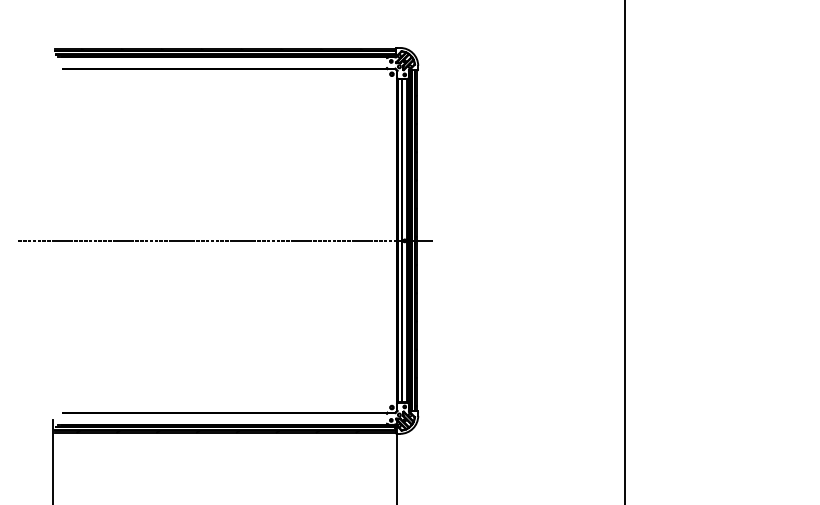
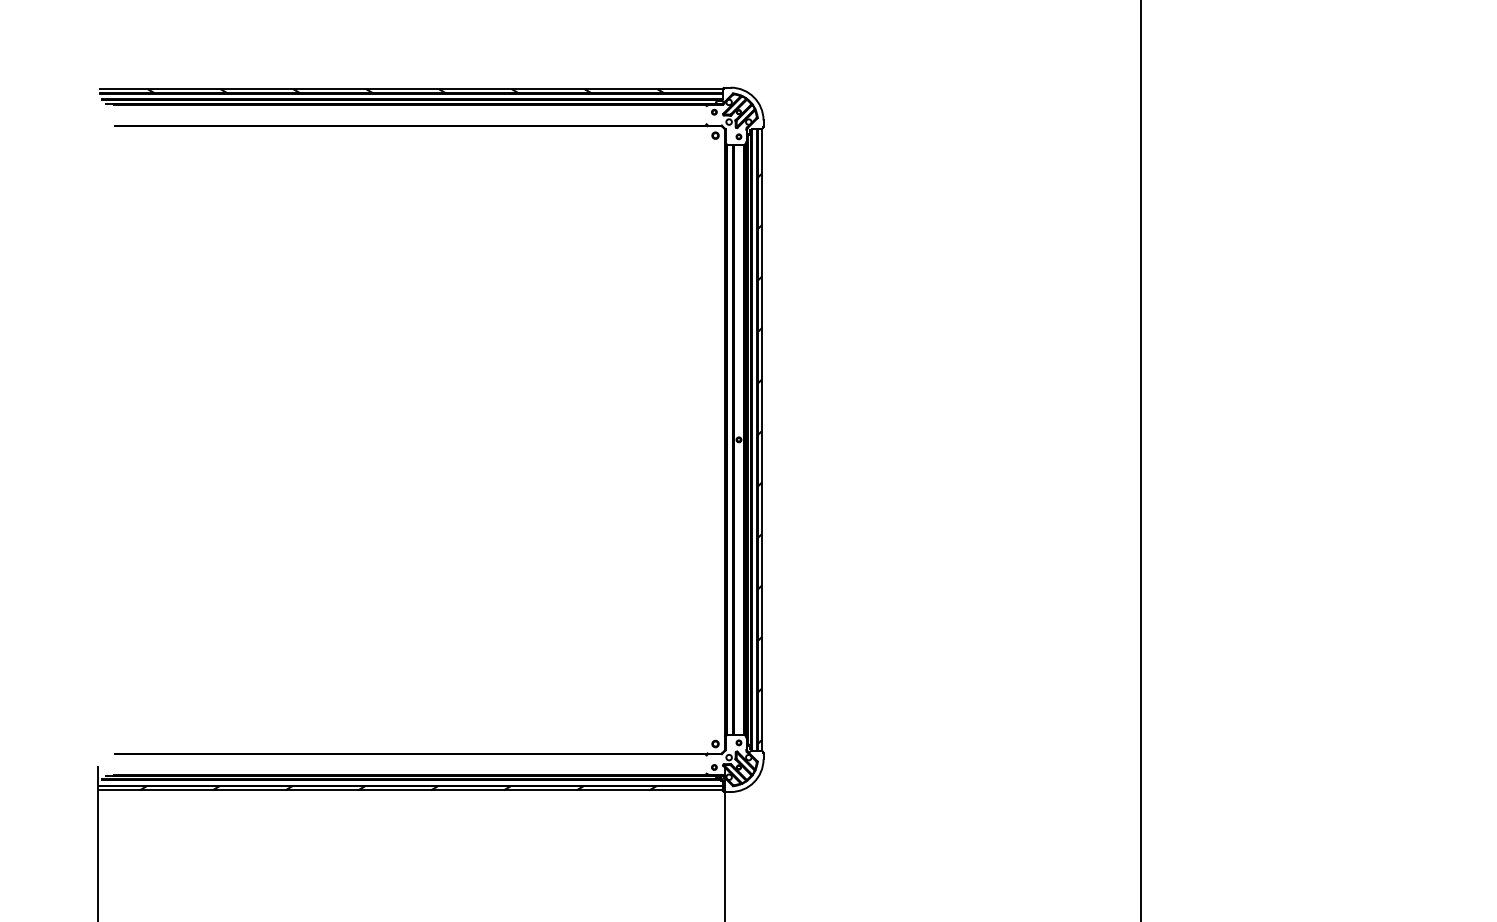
line: (225, 240) -> (411, 439), removed

